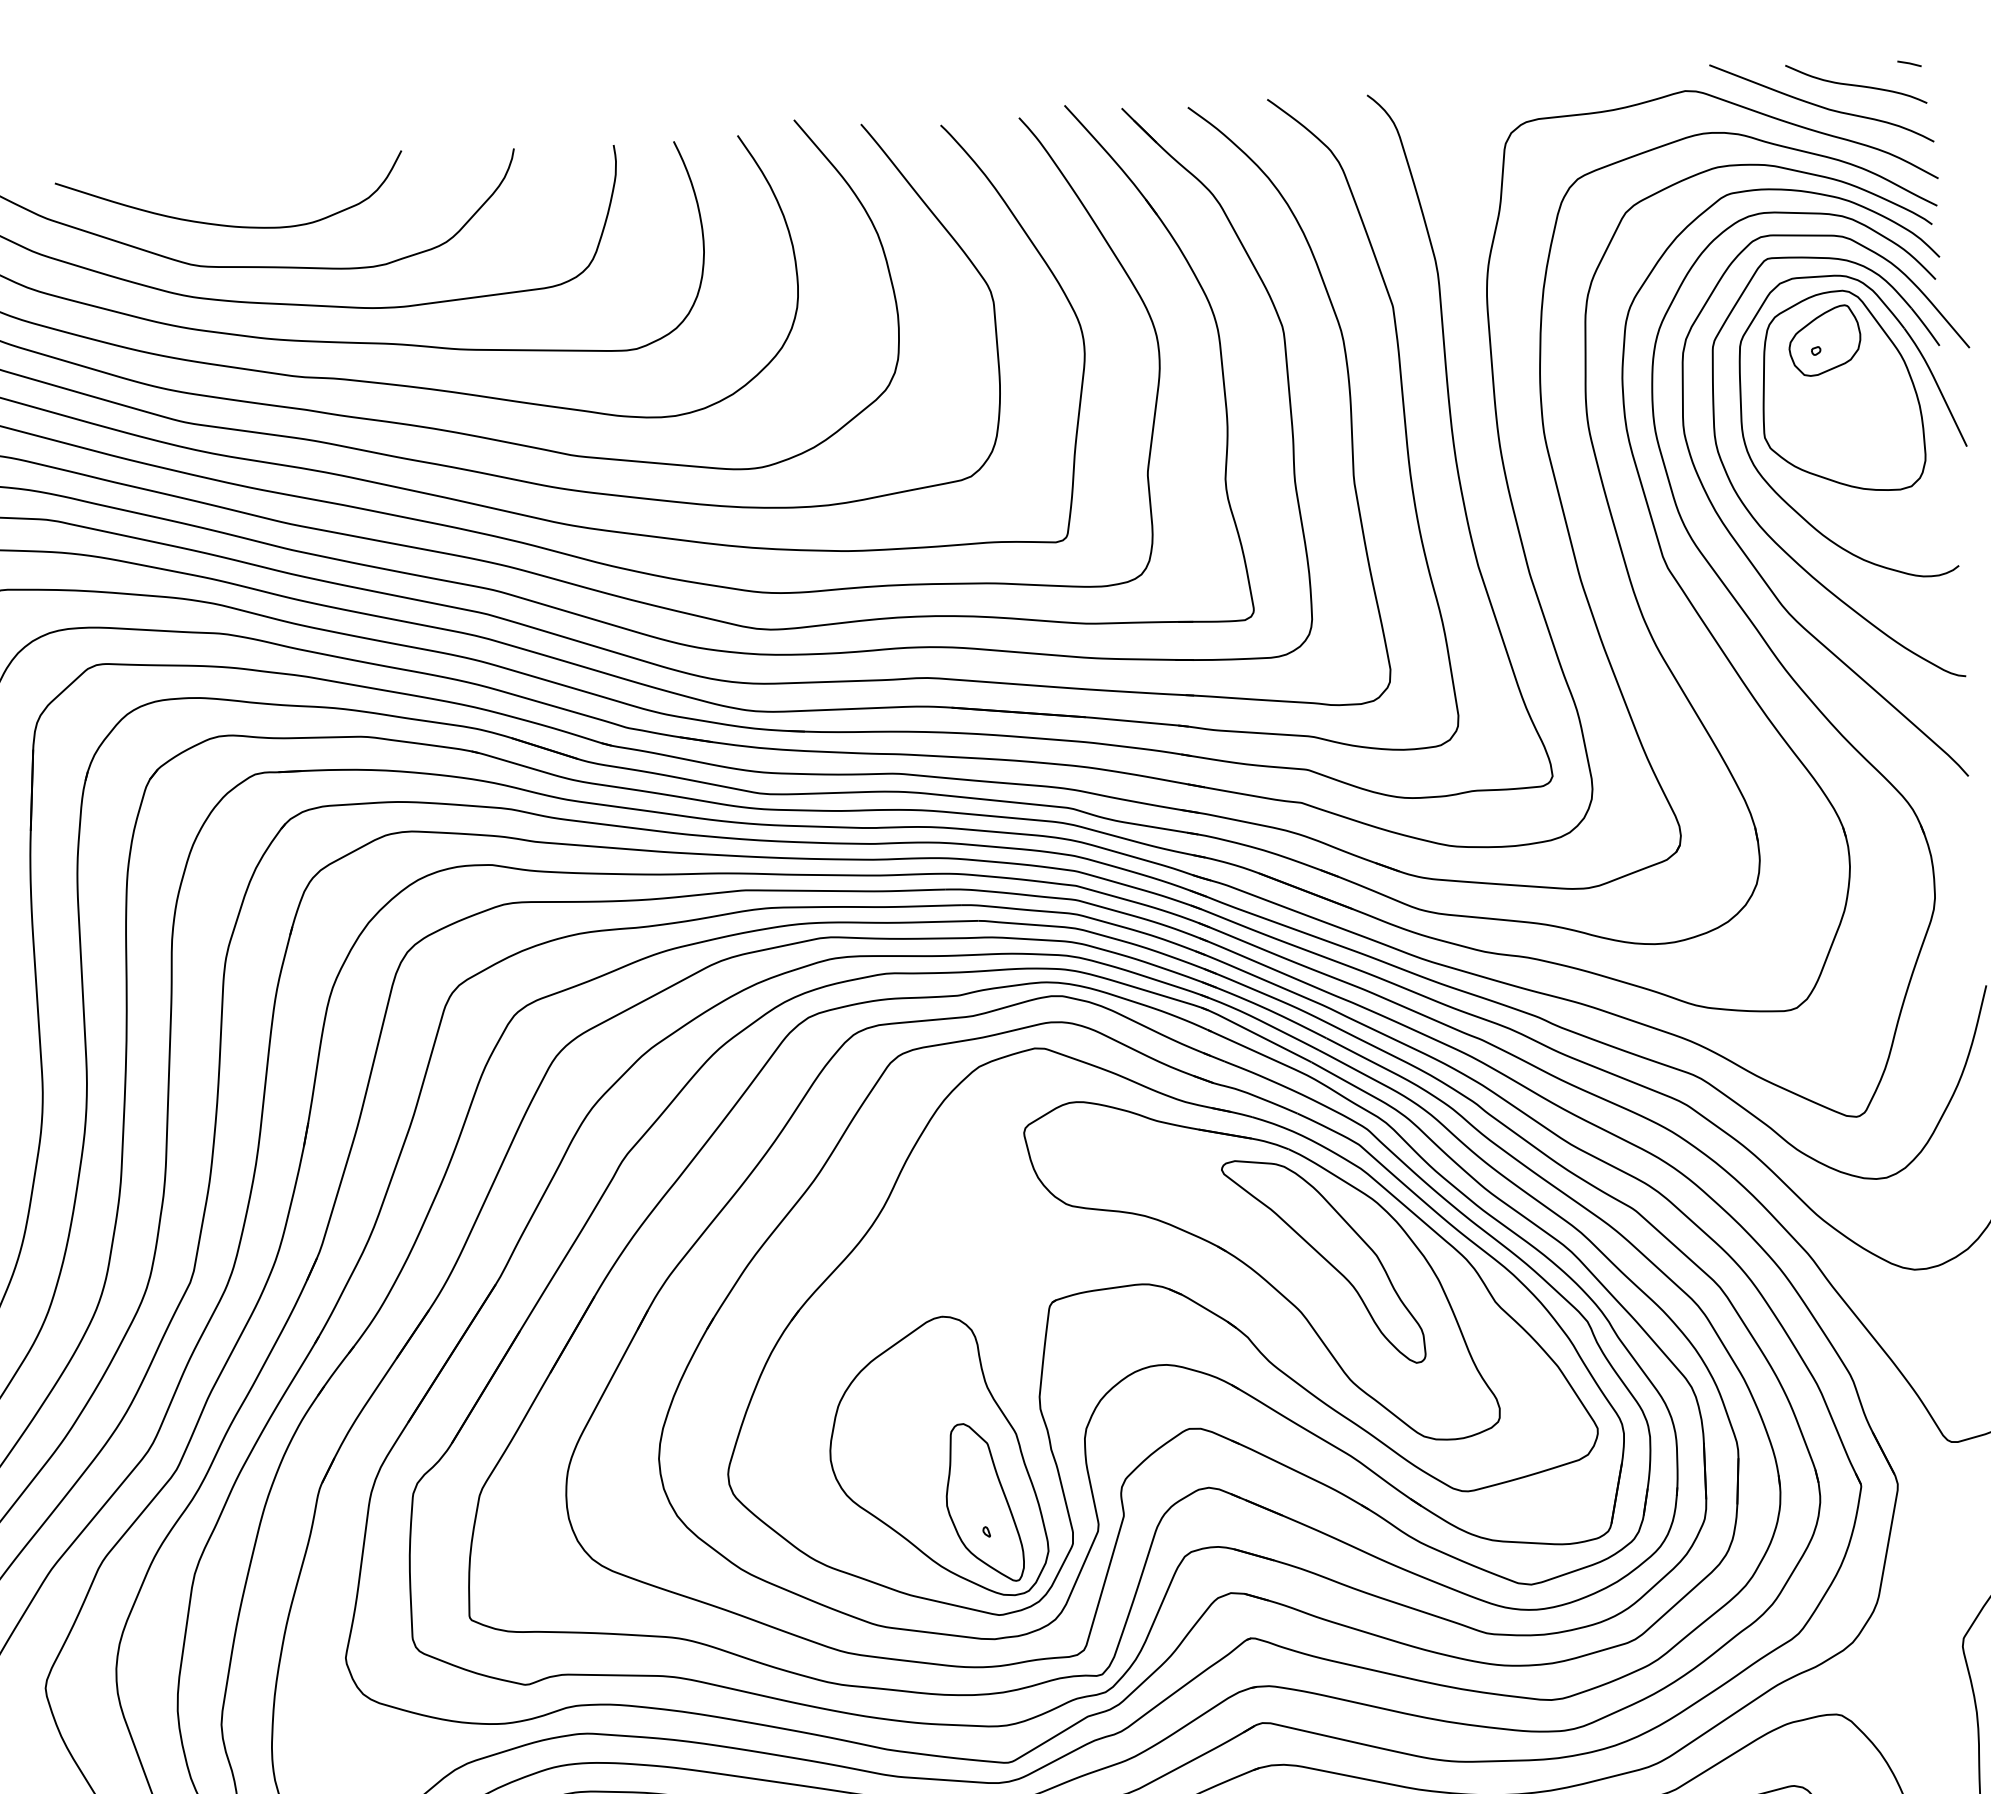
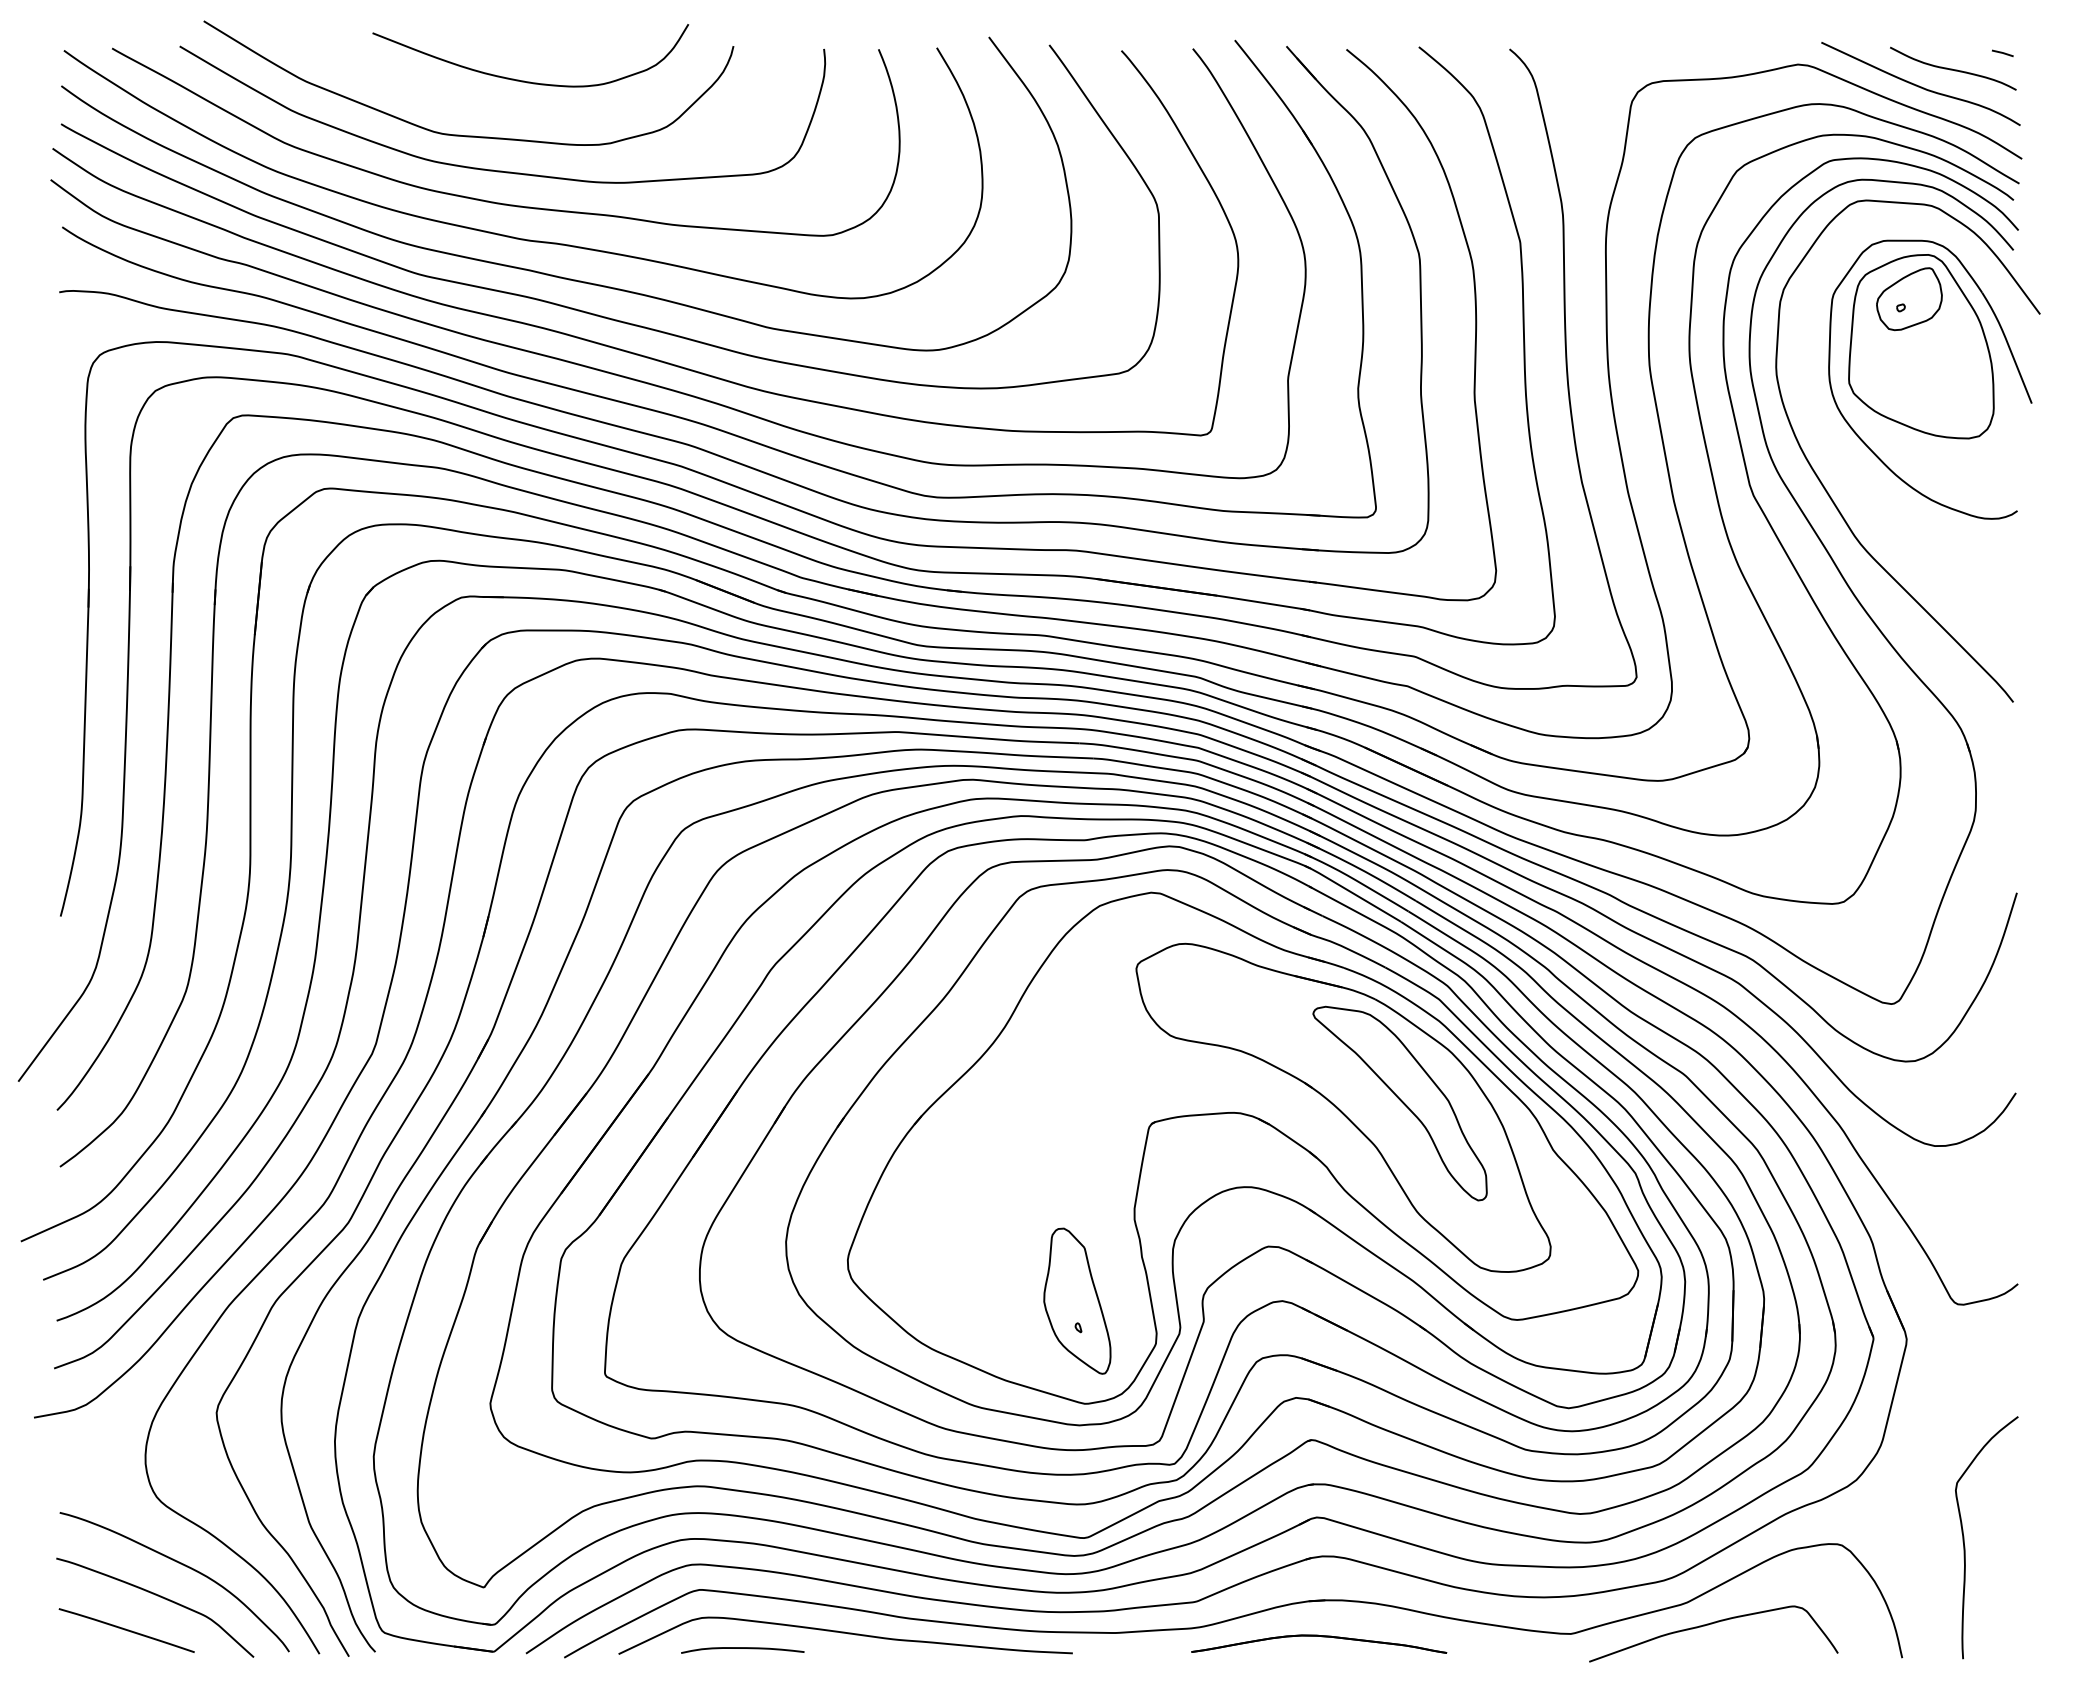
curve: (225, 224) -> (524, 80), moved
part: (1765, 530) -> (1844, 467), removed
part: (936, 1458) -> (1037, 1258), removed

